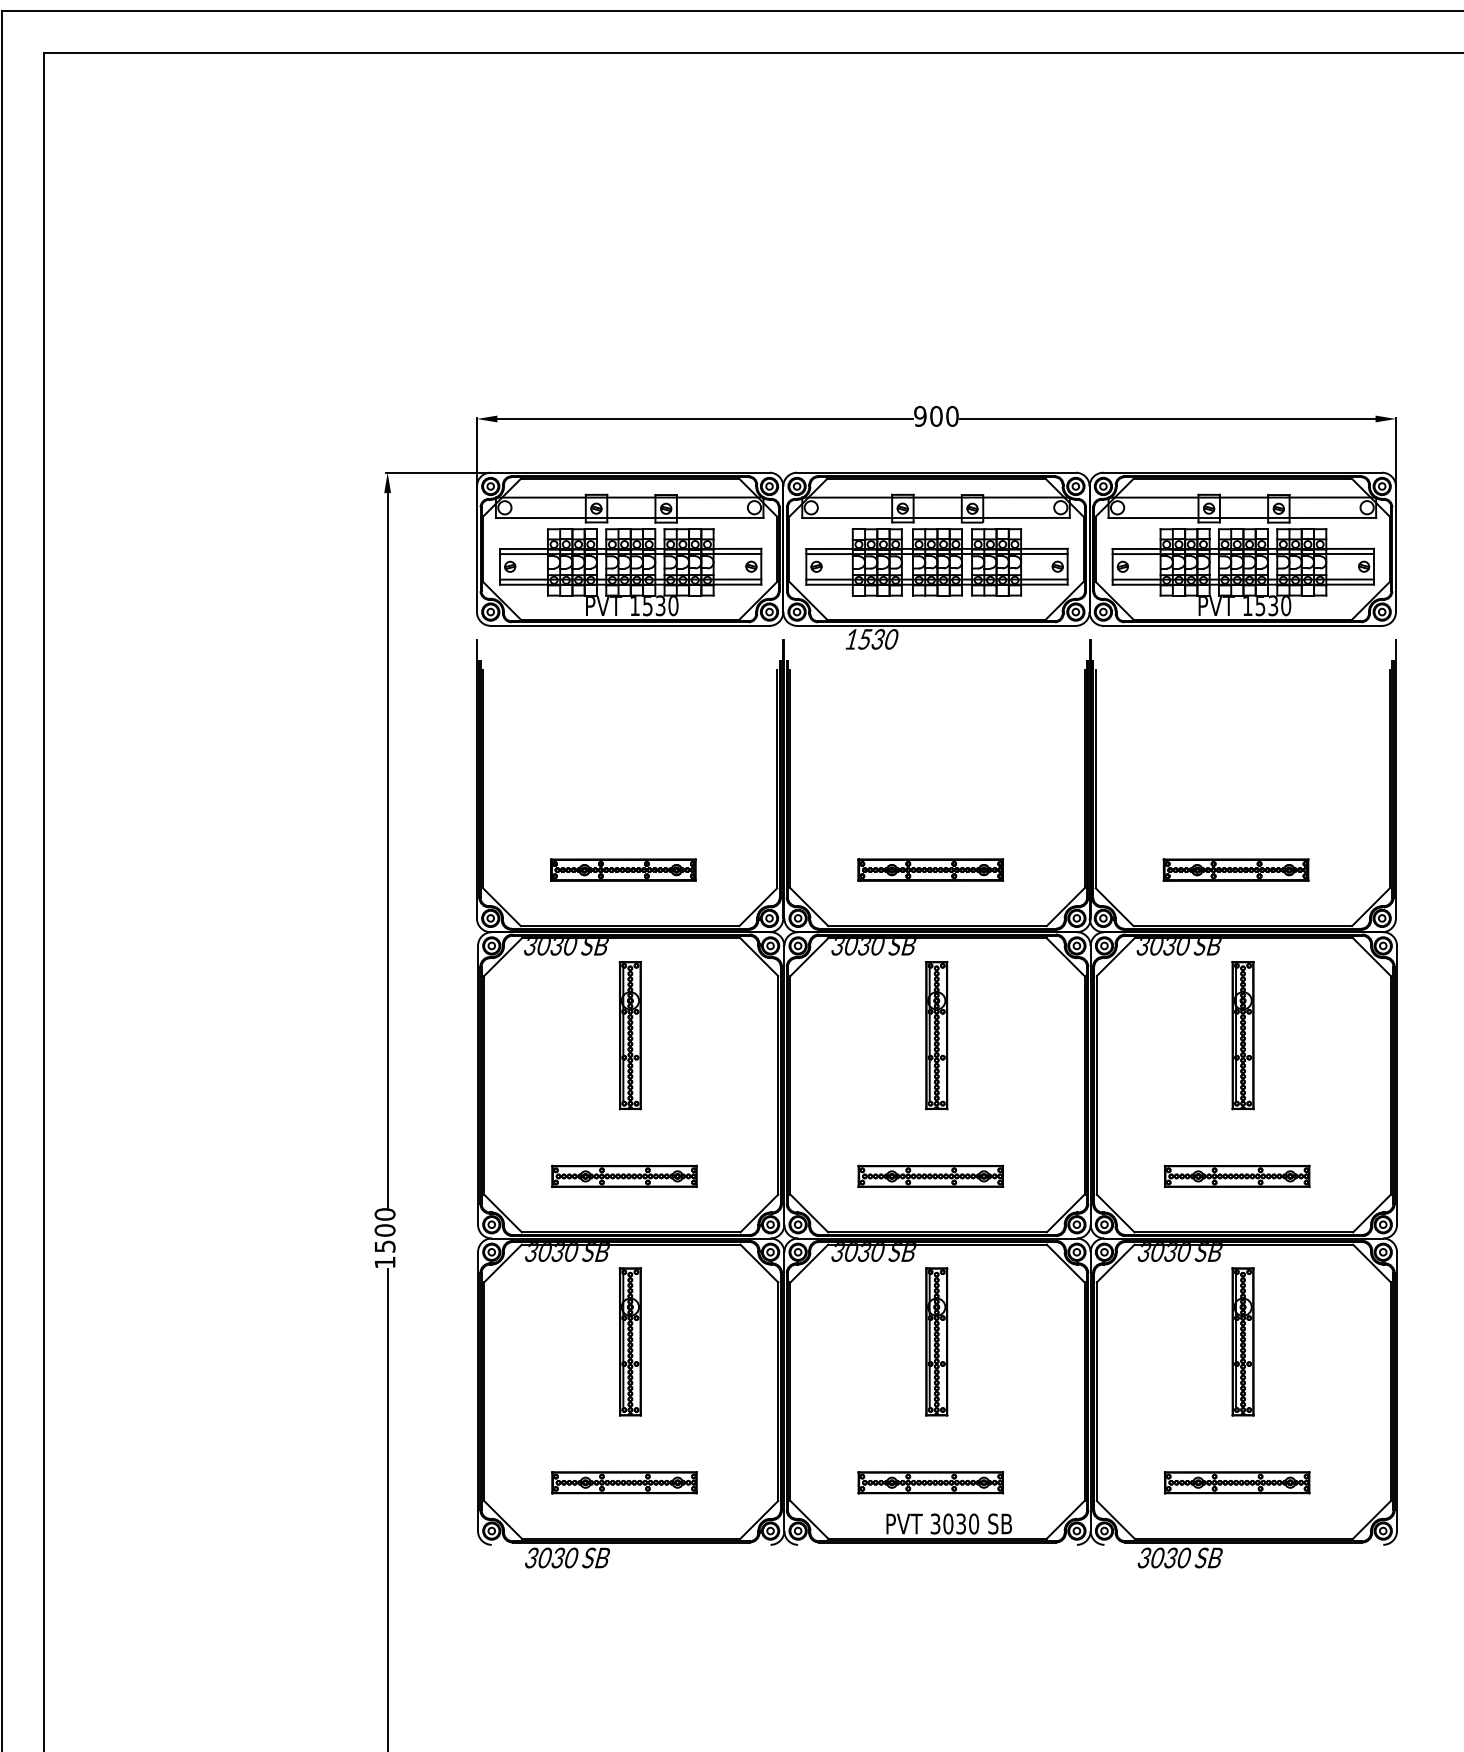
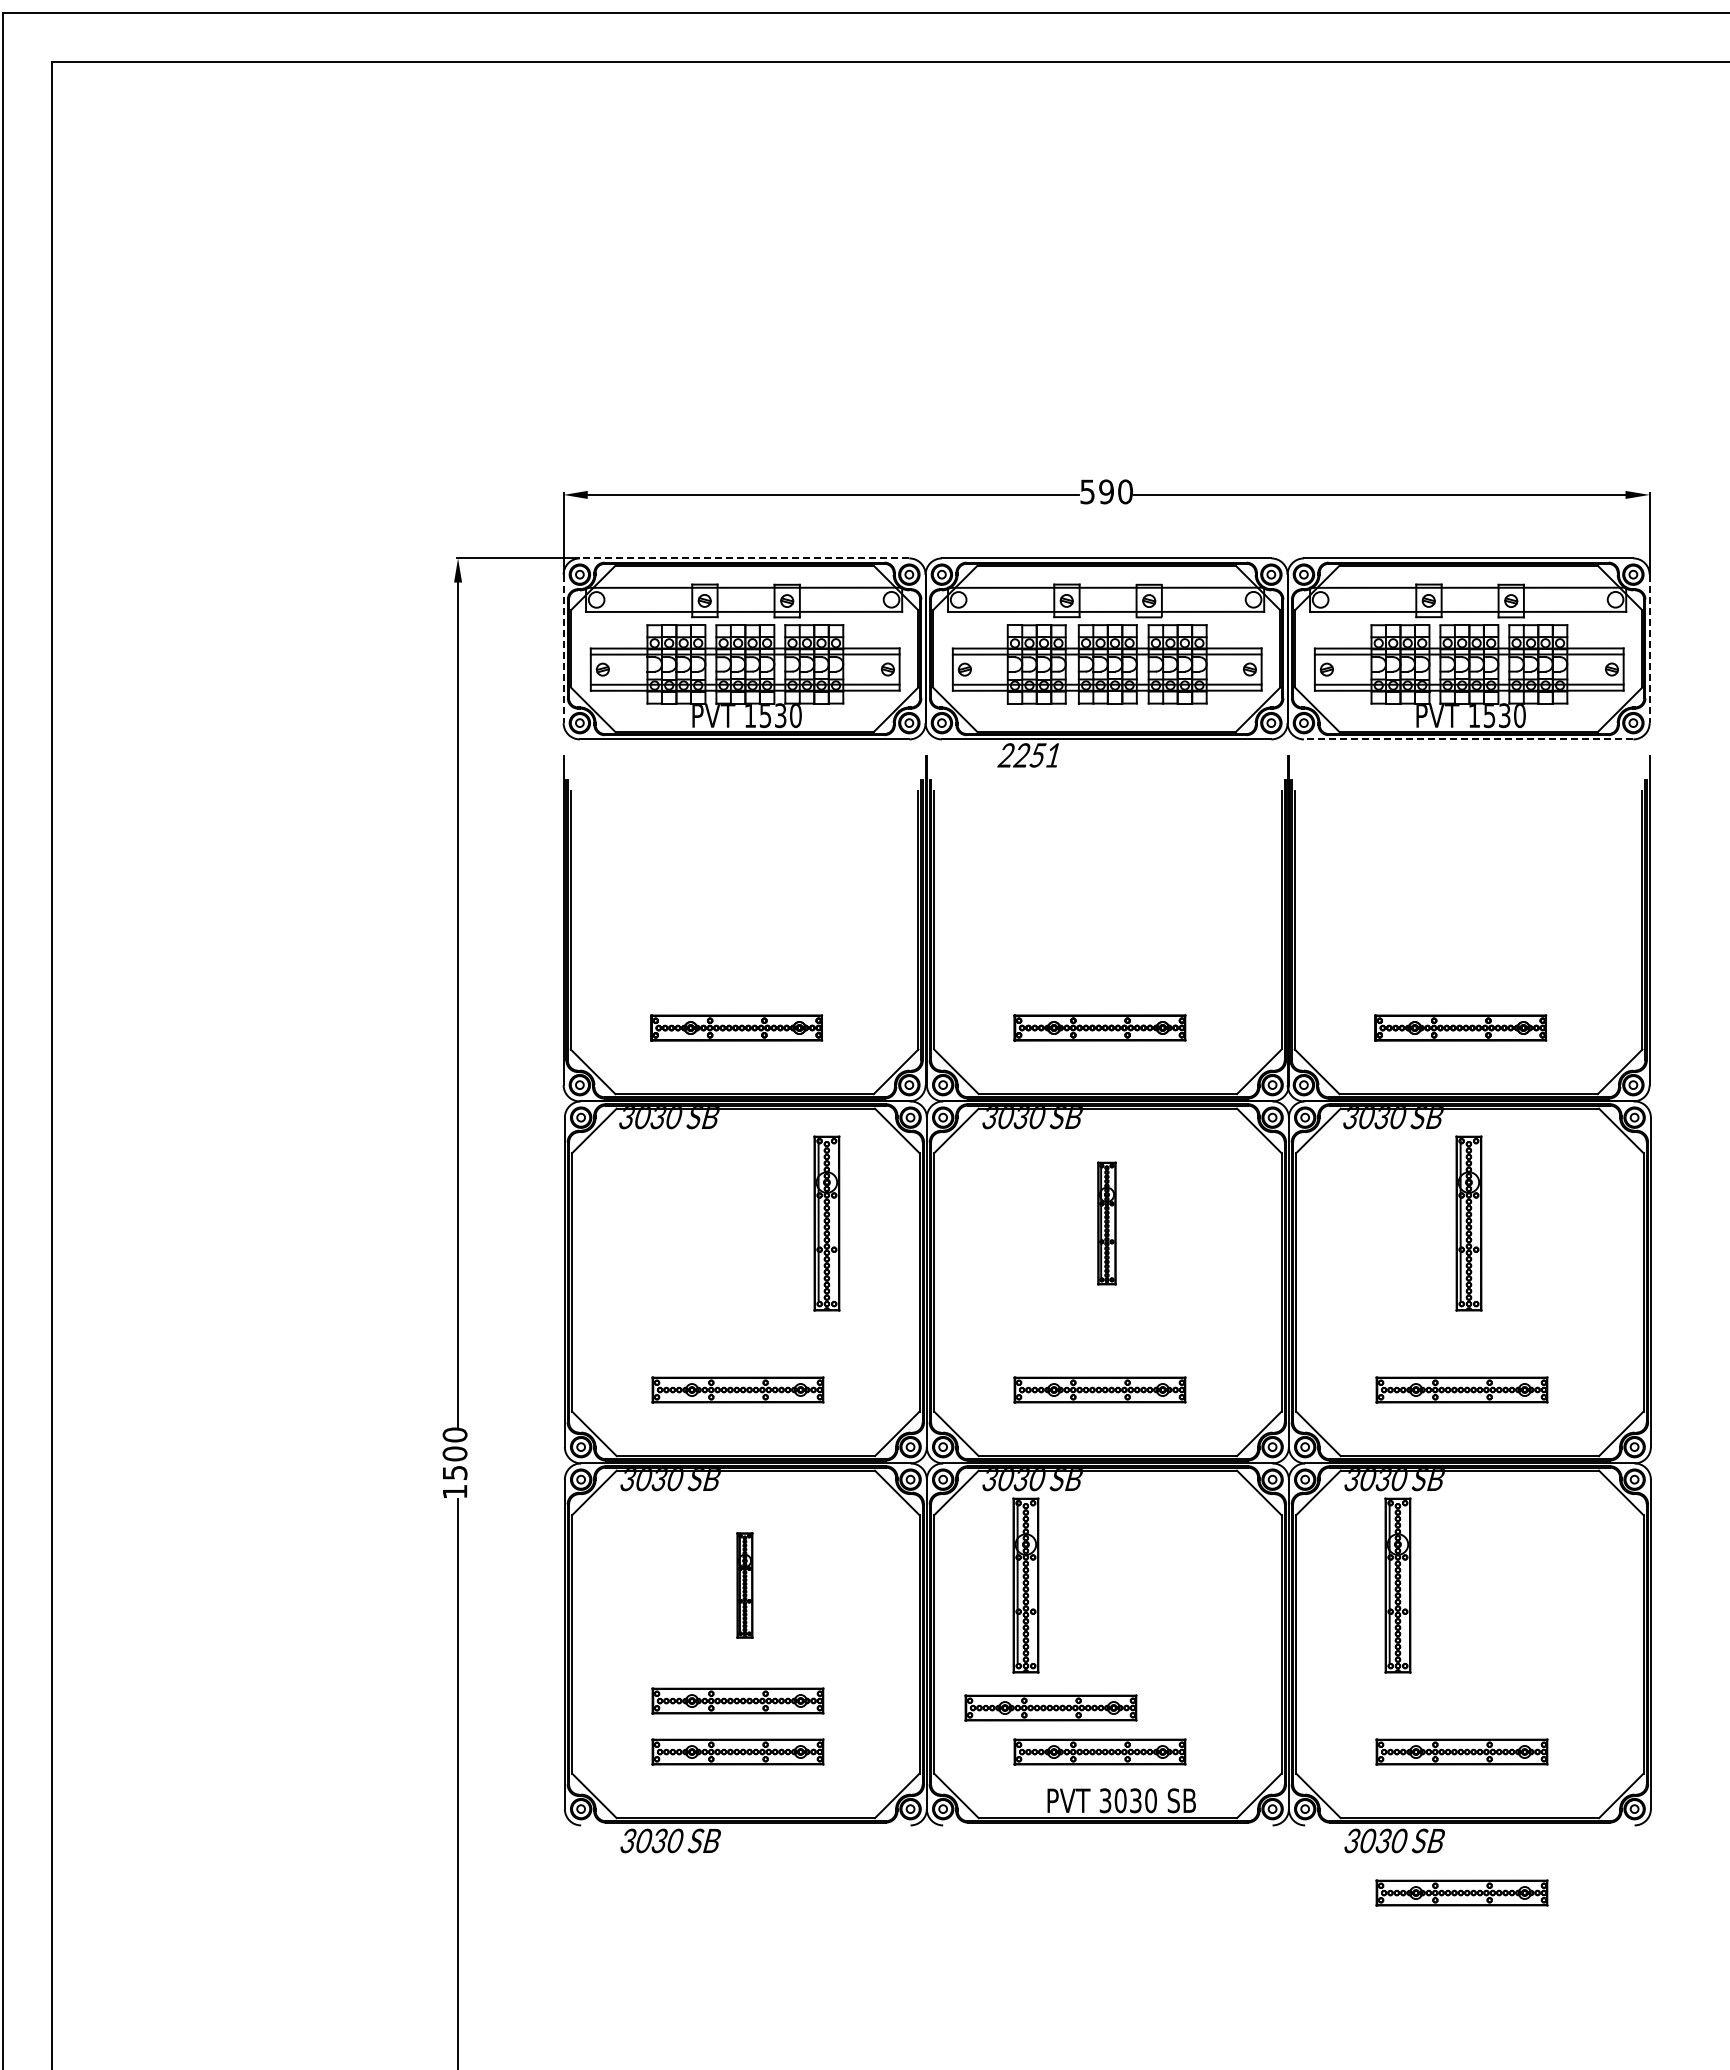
text: (928, 416) -> (1097, 491), 900 -> 590
line: (630, 472) -> (744, 558), solid -> dashed
line: (476, 549) -> (563, 649), solid -> dashed
line: (1395, 549) -> (1649, 649), solid -> dashed
line: (1242, 625) -> (1468, 739), solid -> dashed
text: (871, 639) -> (1029, 755), 1530 -> 2251
part: (630, 1035) -> (826, 1223), moved
part: (936, 1035) -> (1106, 1223), size x0.7
part: (630, 1341) -> (744, 1585), size x0.6
part: (936, 1341) -> (1025, 1585), moved
part: (1242, 1341) -> (1397, 1585), moved
part: (624, 1439) -> (737, 1700), added
part: (888, 1445) -> (1050, 1707), added
part: (1236, 1601) -> (1461, 1892), added

